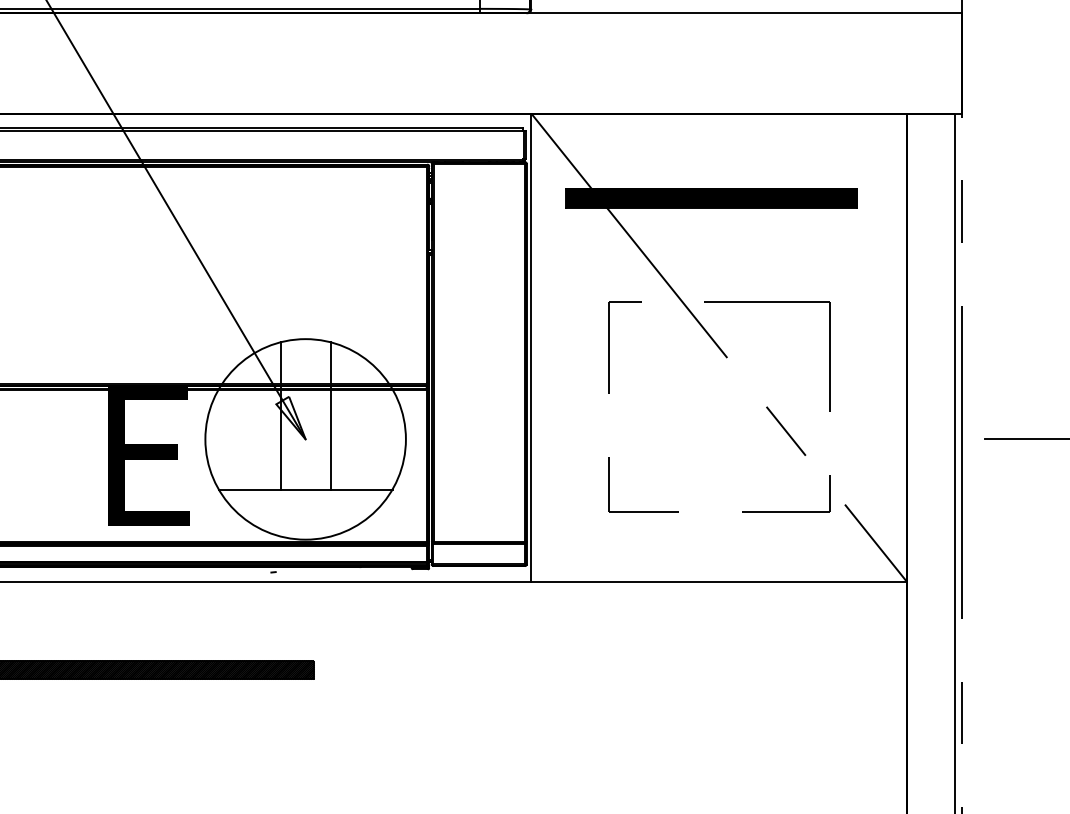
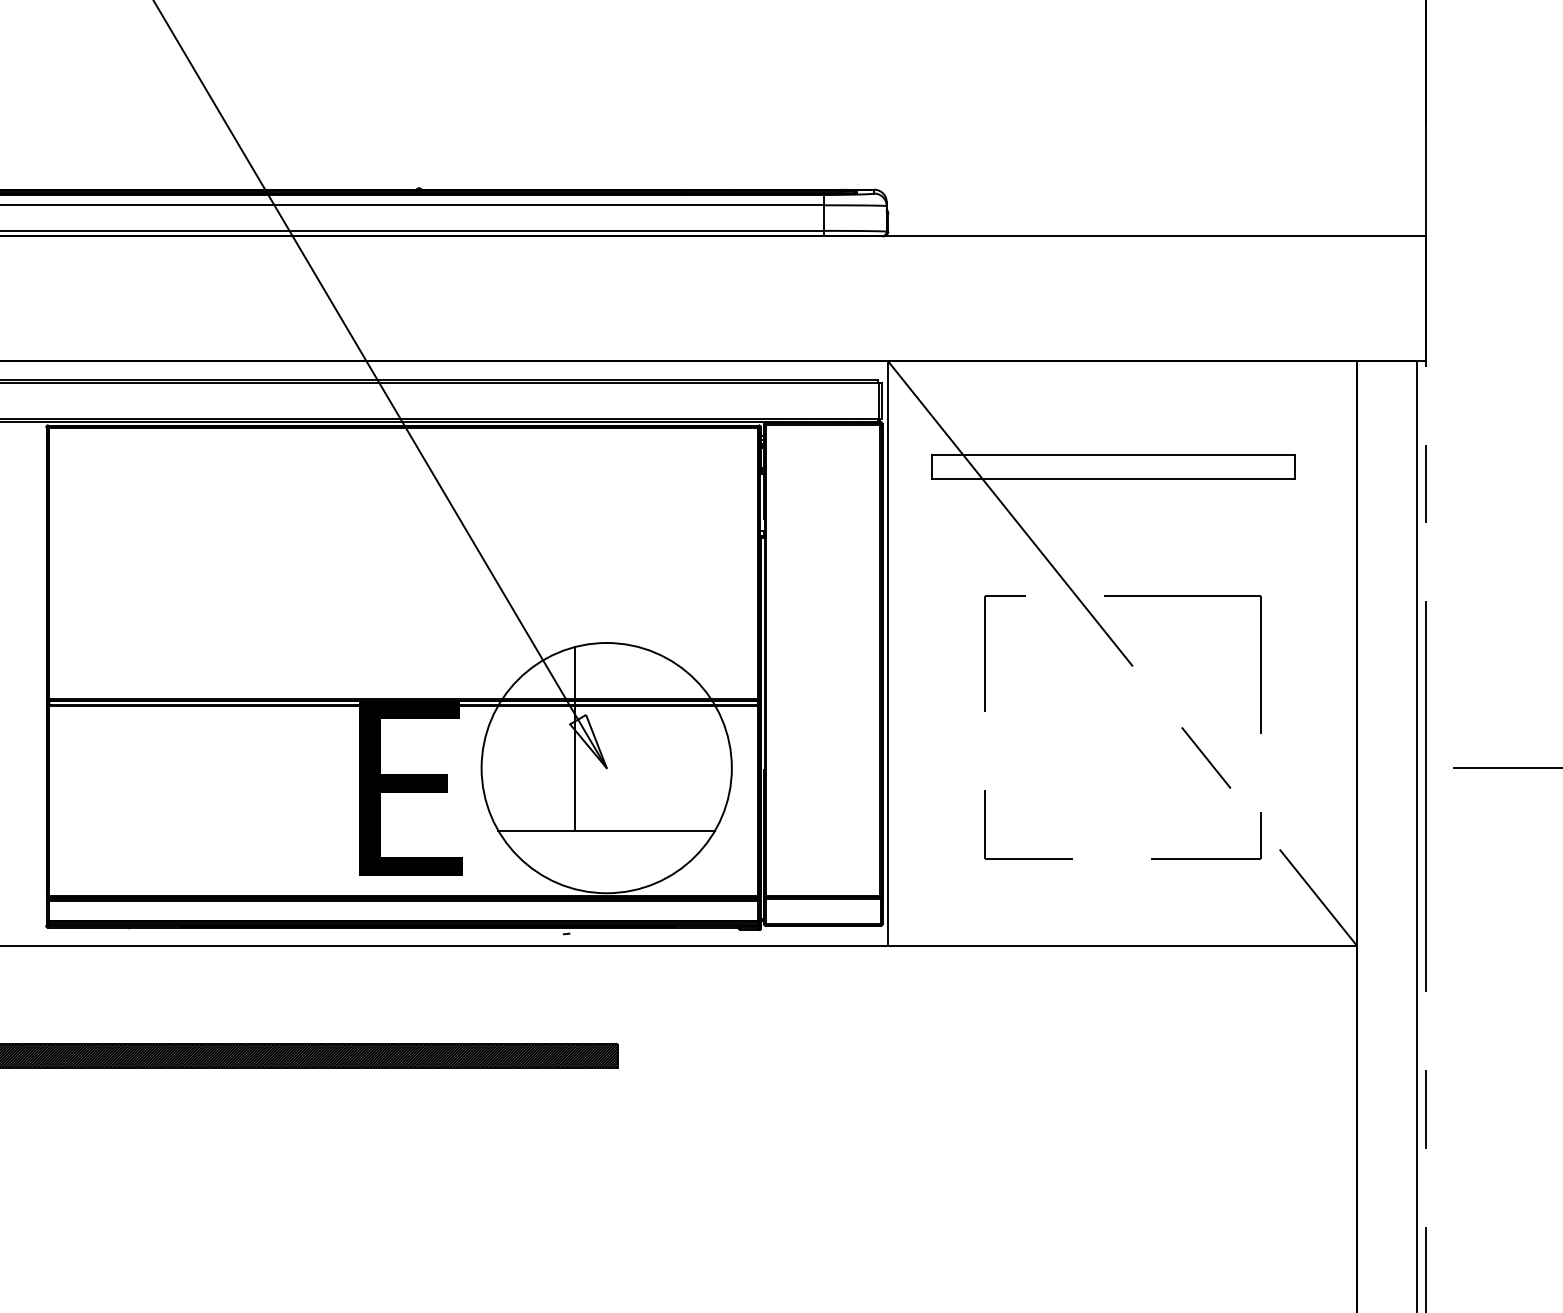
hatch: (711, 197) -> (1113, 466), removed
line: (331, 415) -> (638, 738), removed

